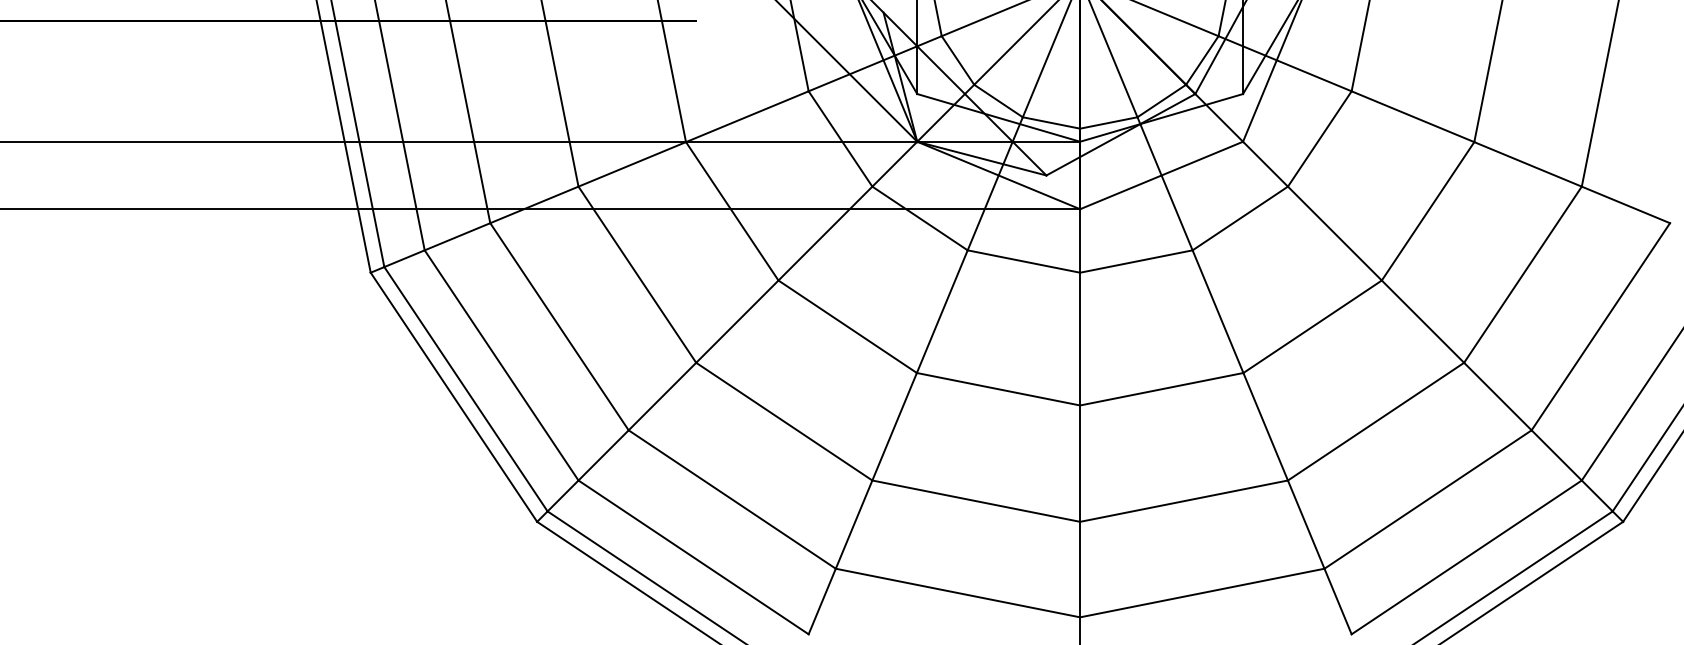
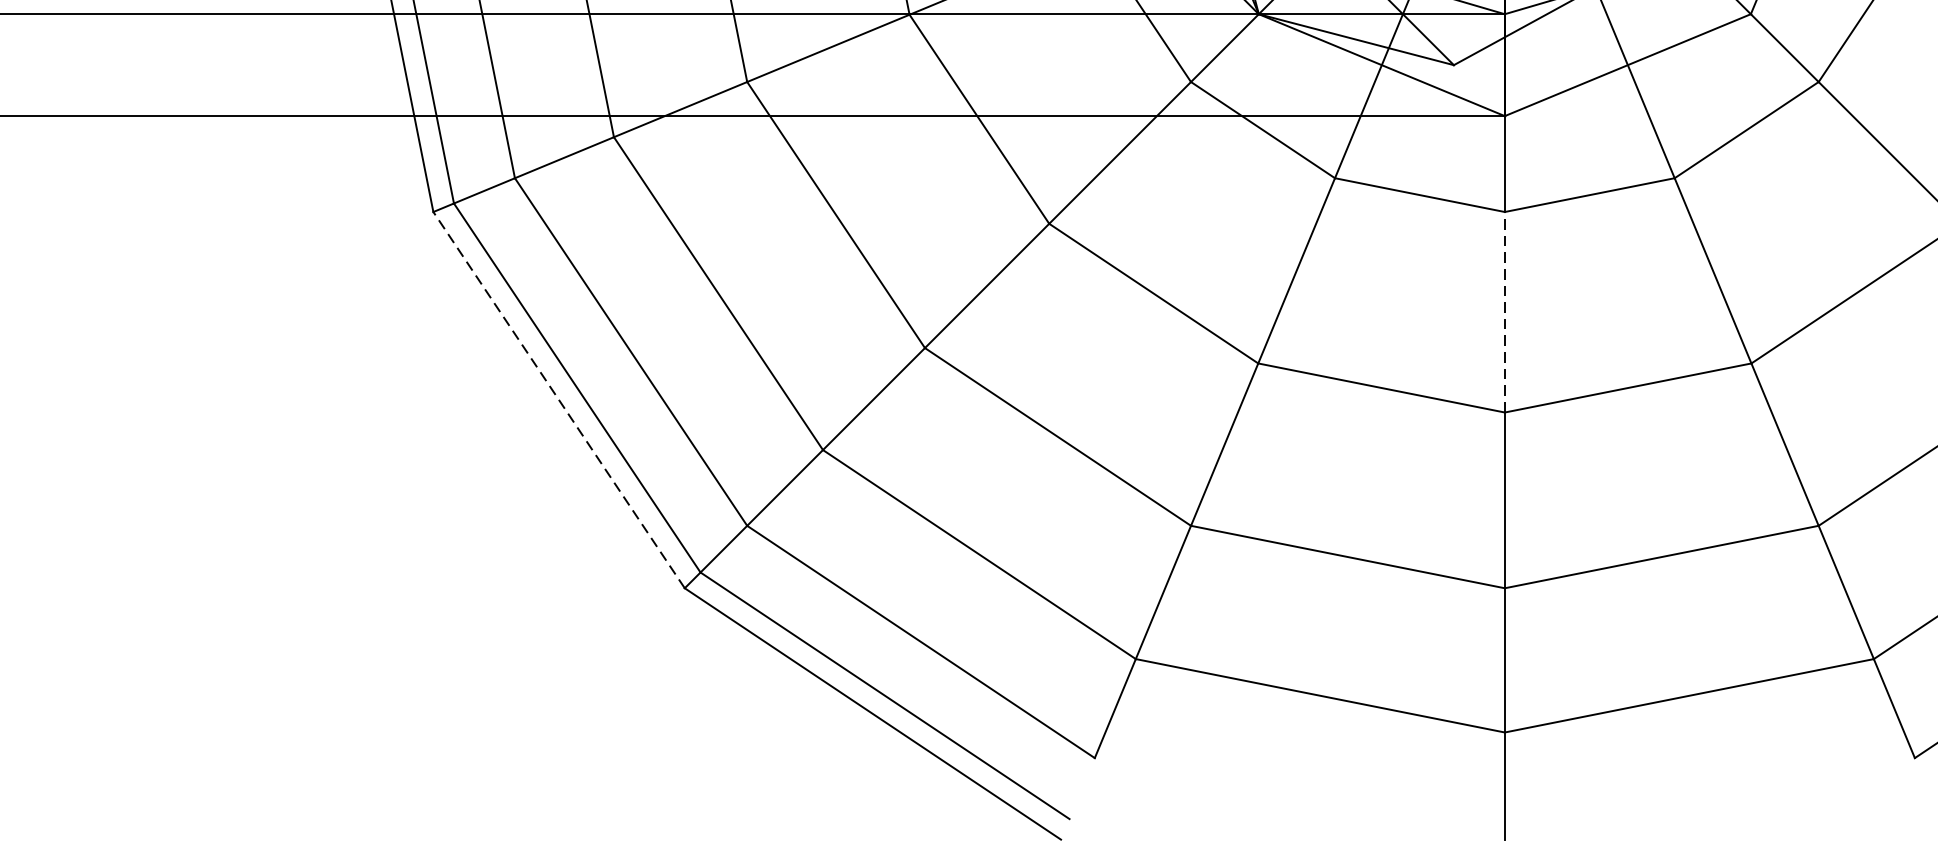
line: (1080, 338) -> (1505, 311), solid -> dashed
line: (453, 397) -> (558, 400), solid -> dashed

